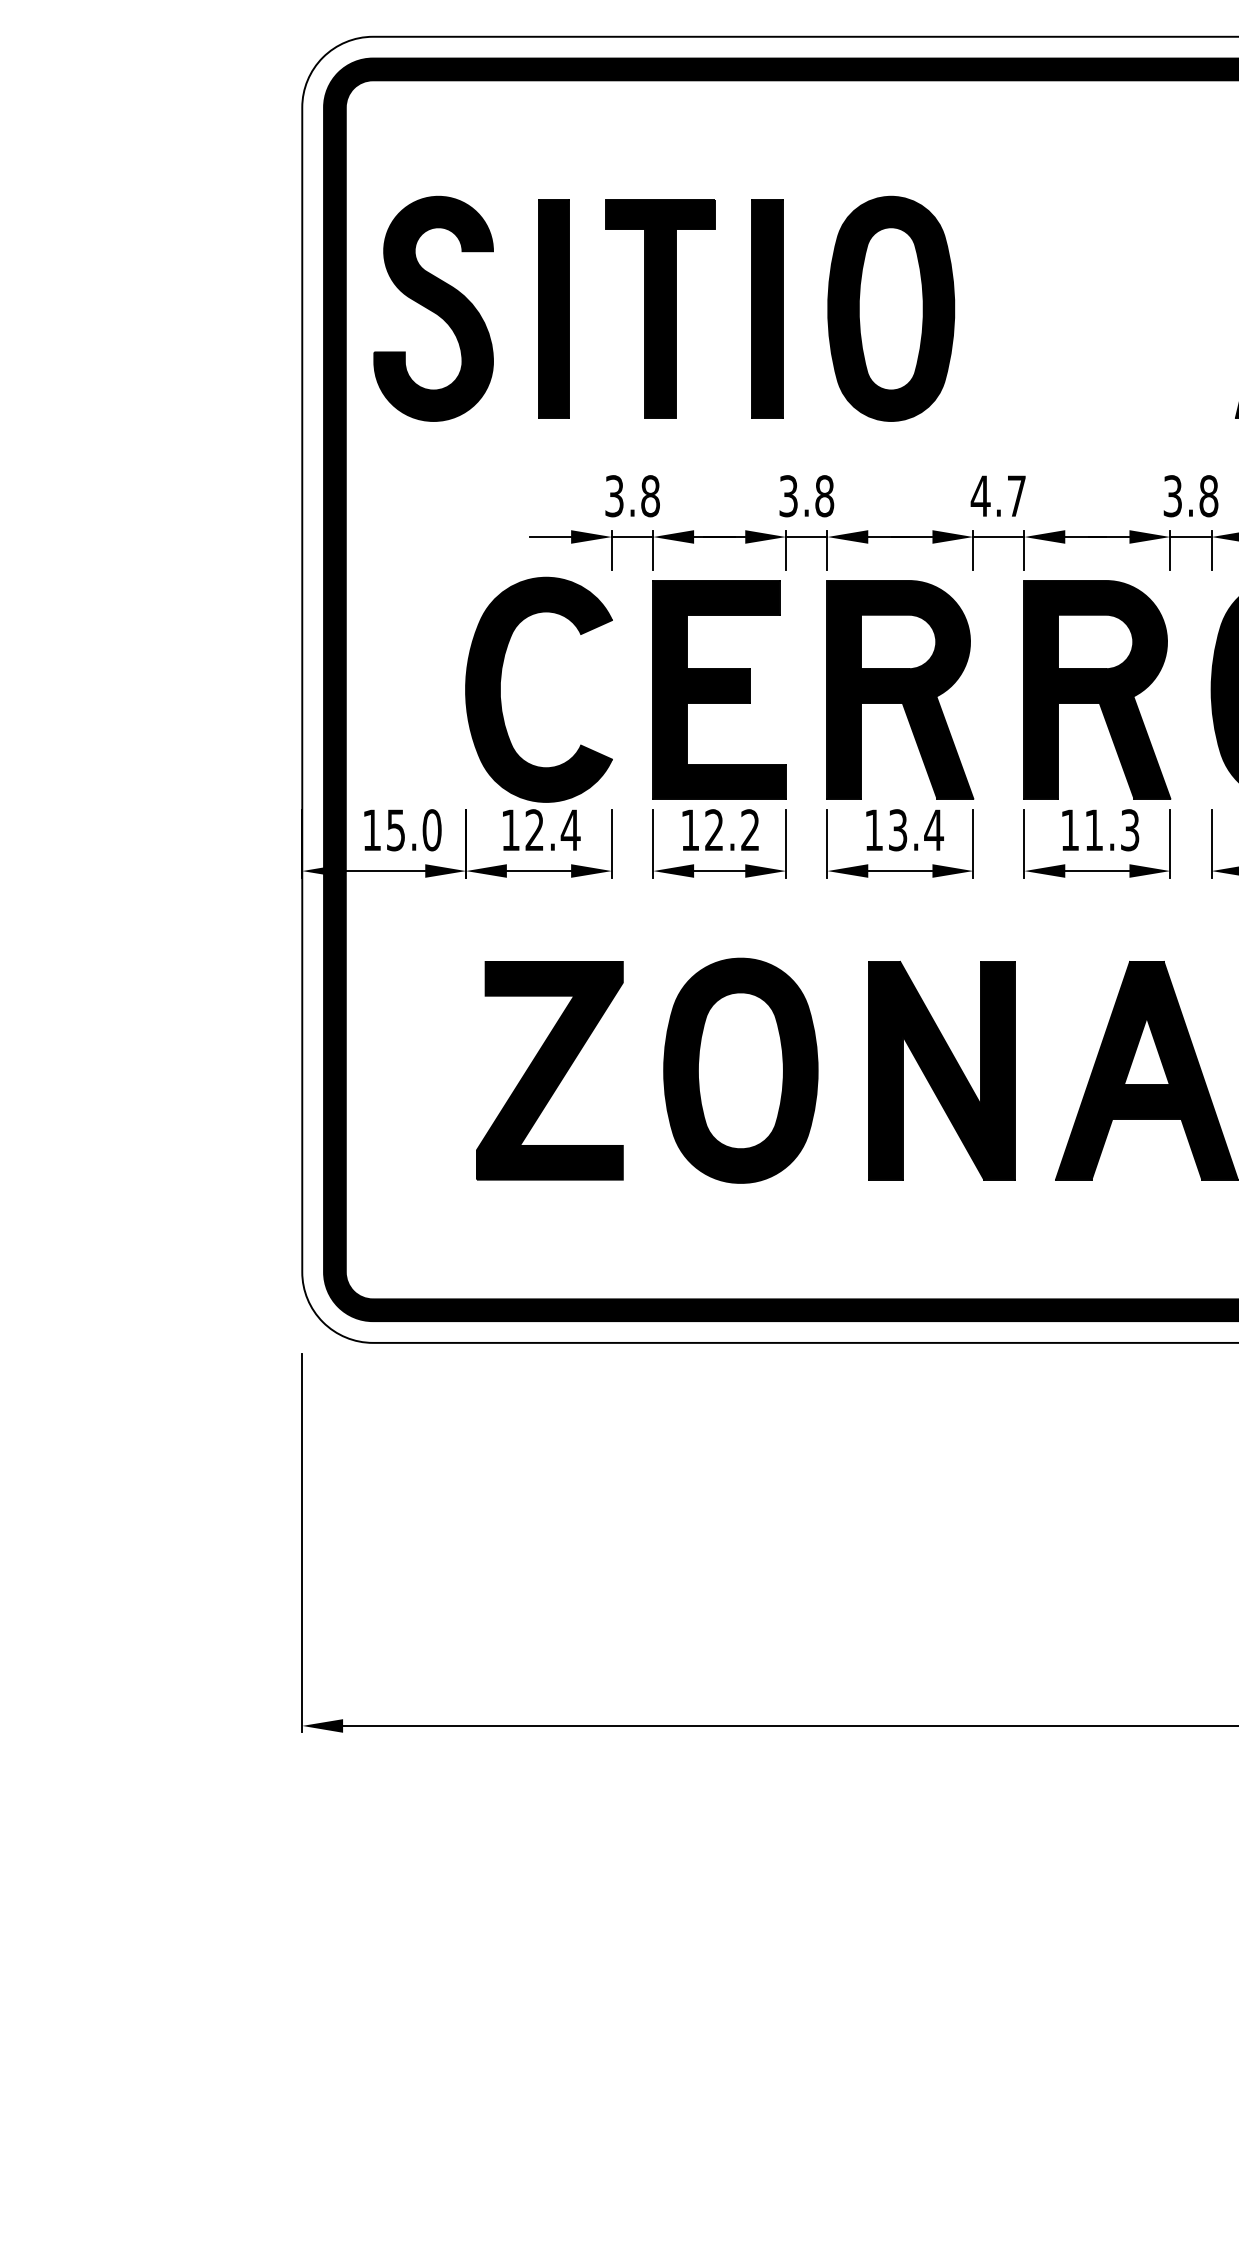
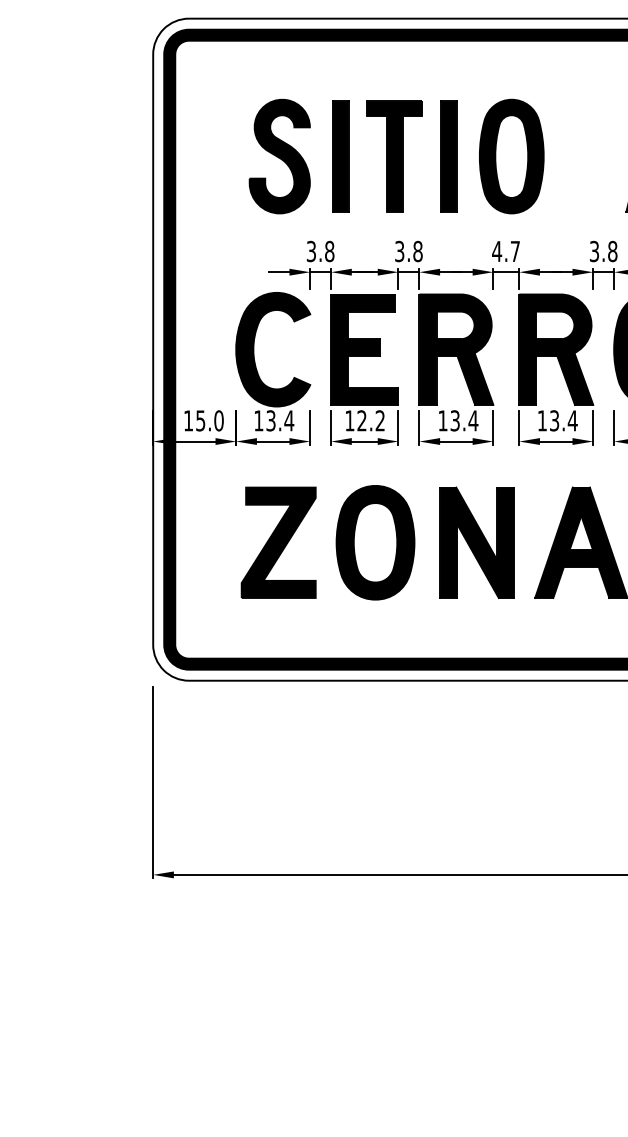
part: (663, 308) -> (396, 156), moved
text: (533, 829) -> (270, 420), 12.4 -> 13.4
text: (1111, 829) -> (563, 420), 11.3 -> 13.4

